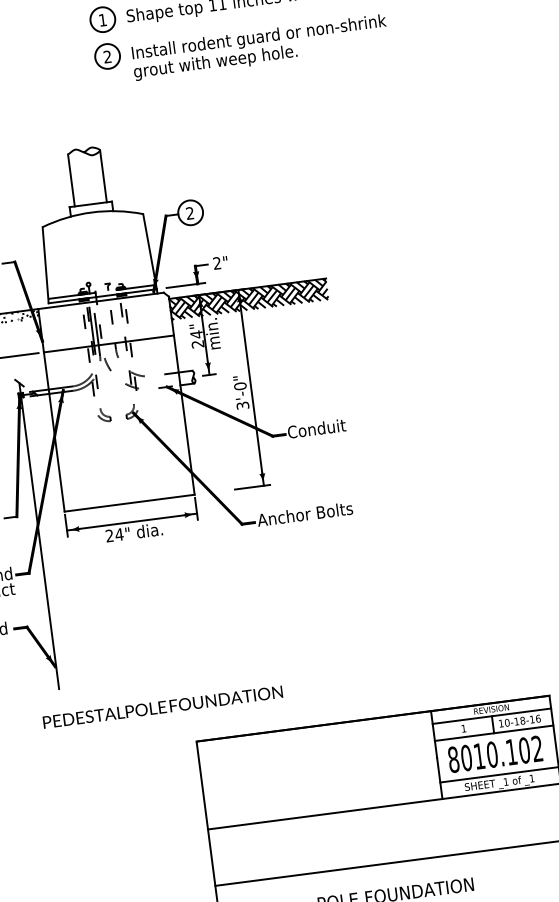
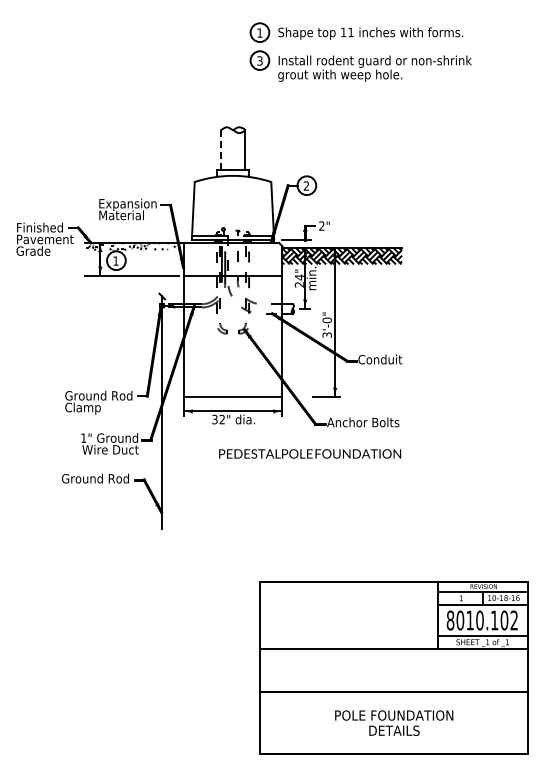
text: (107, 56) -> (259, 60), 2 -> 3
line: (70, 179) -> (220, 149), solid -> dashed
text: (114, 535) -> (218, 419), 24" -> 32"
text: (163, 706) -> (310, 453), moved

